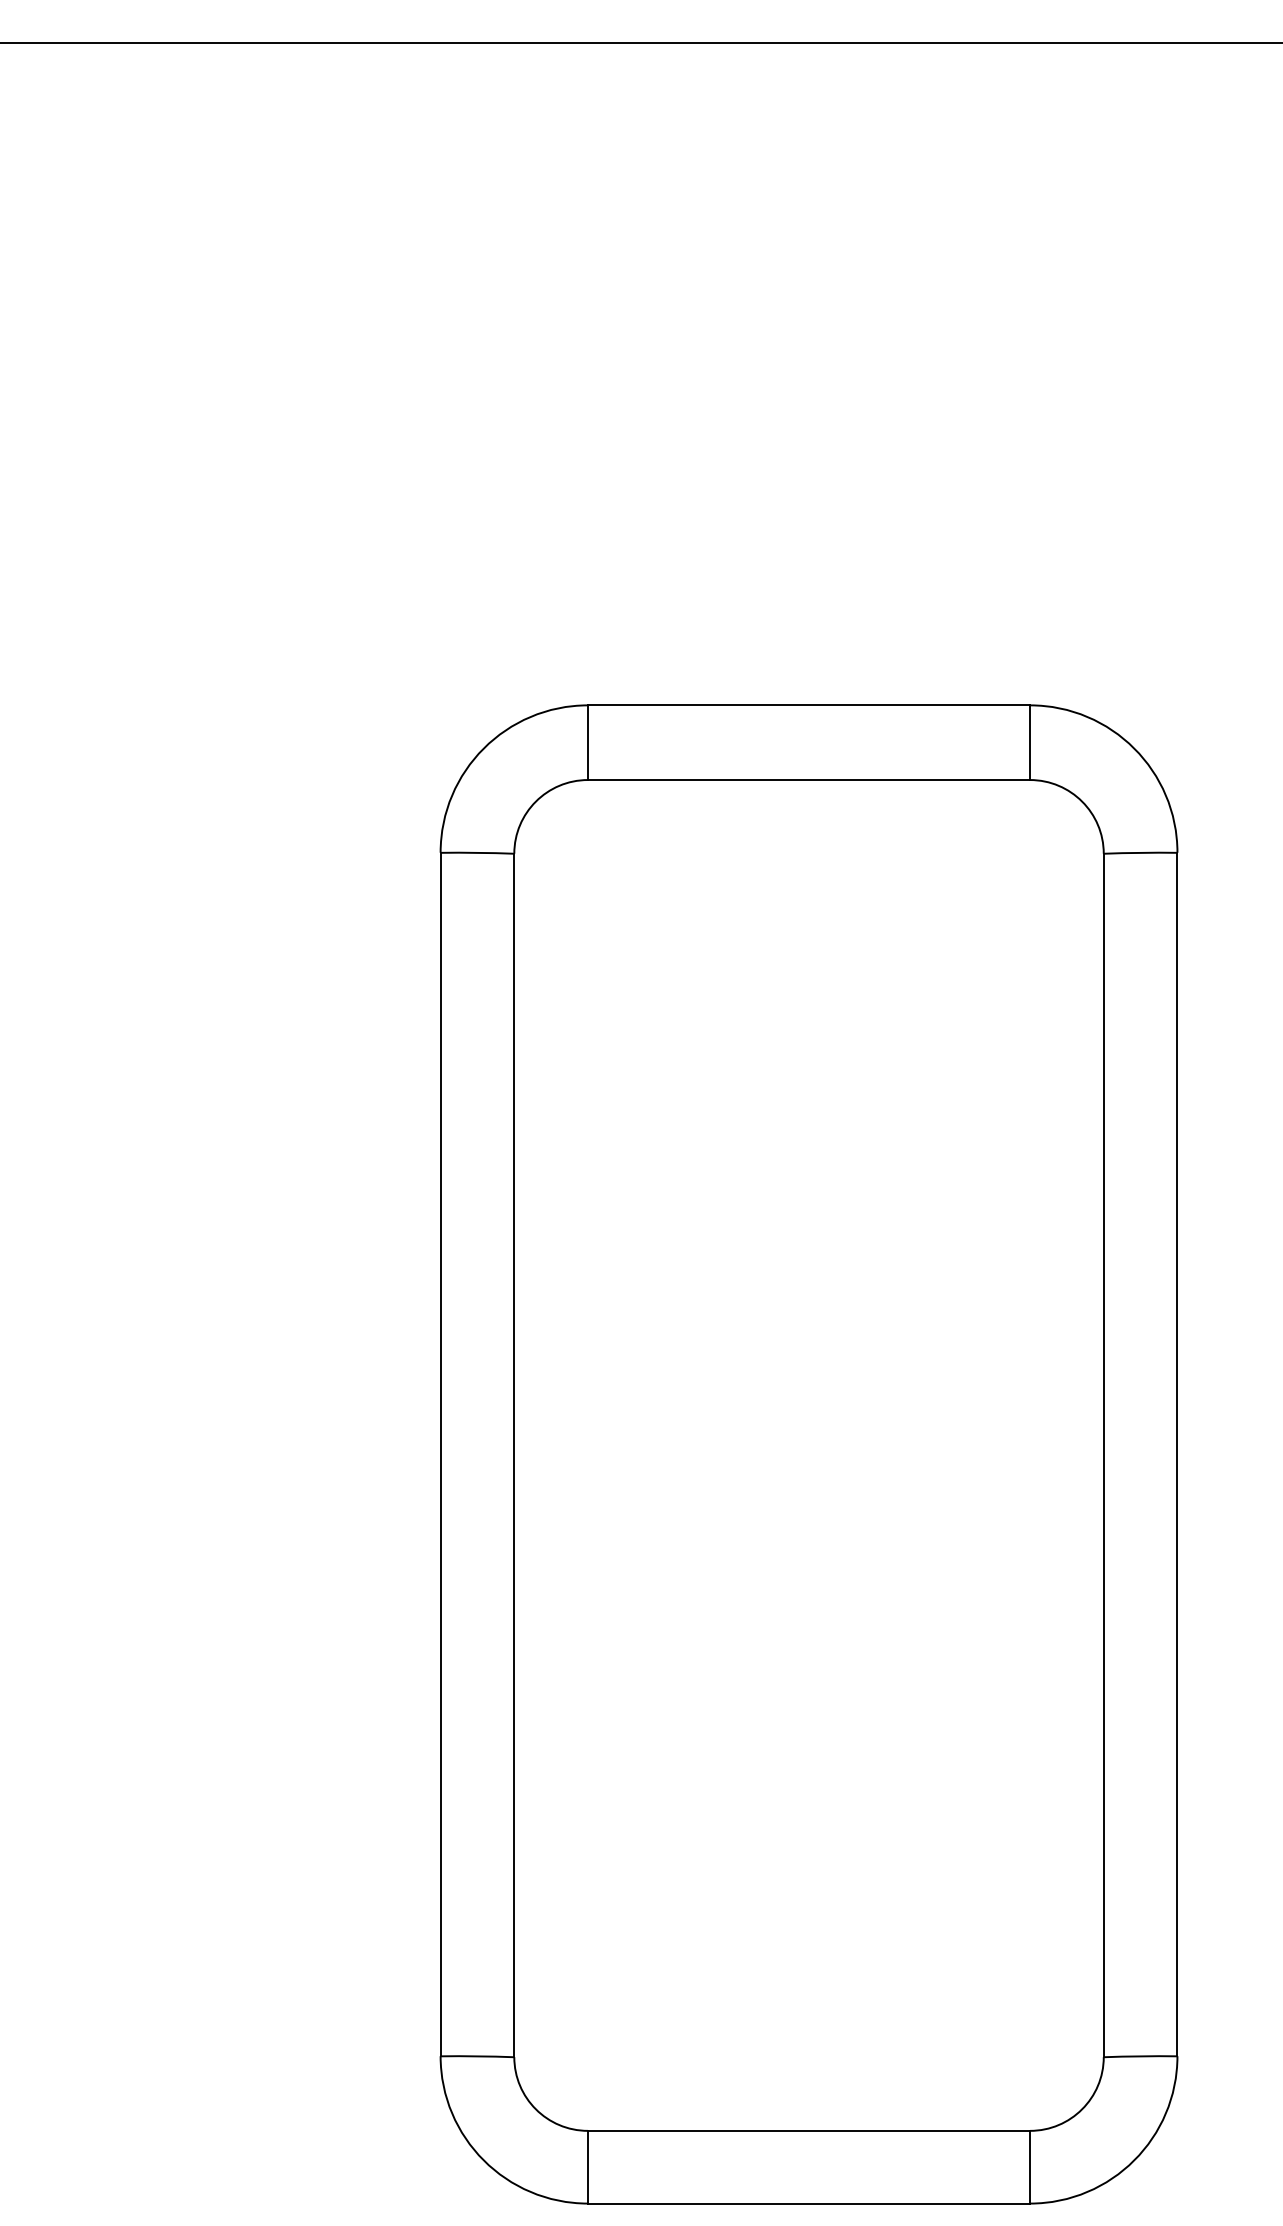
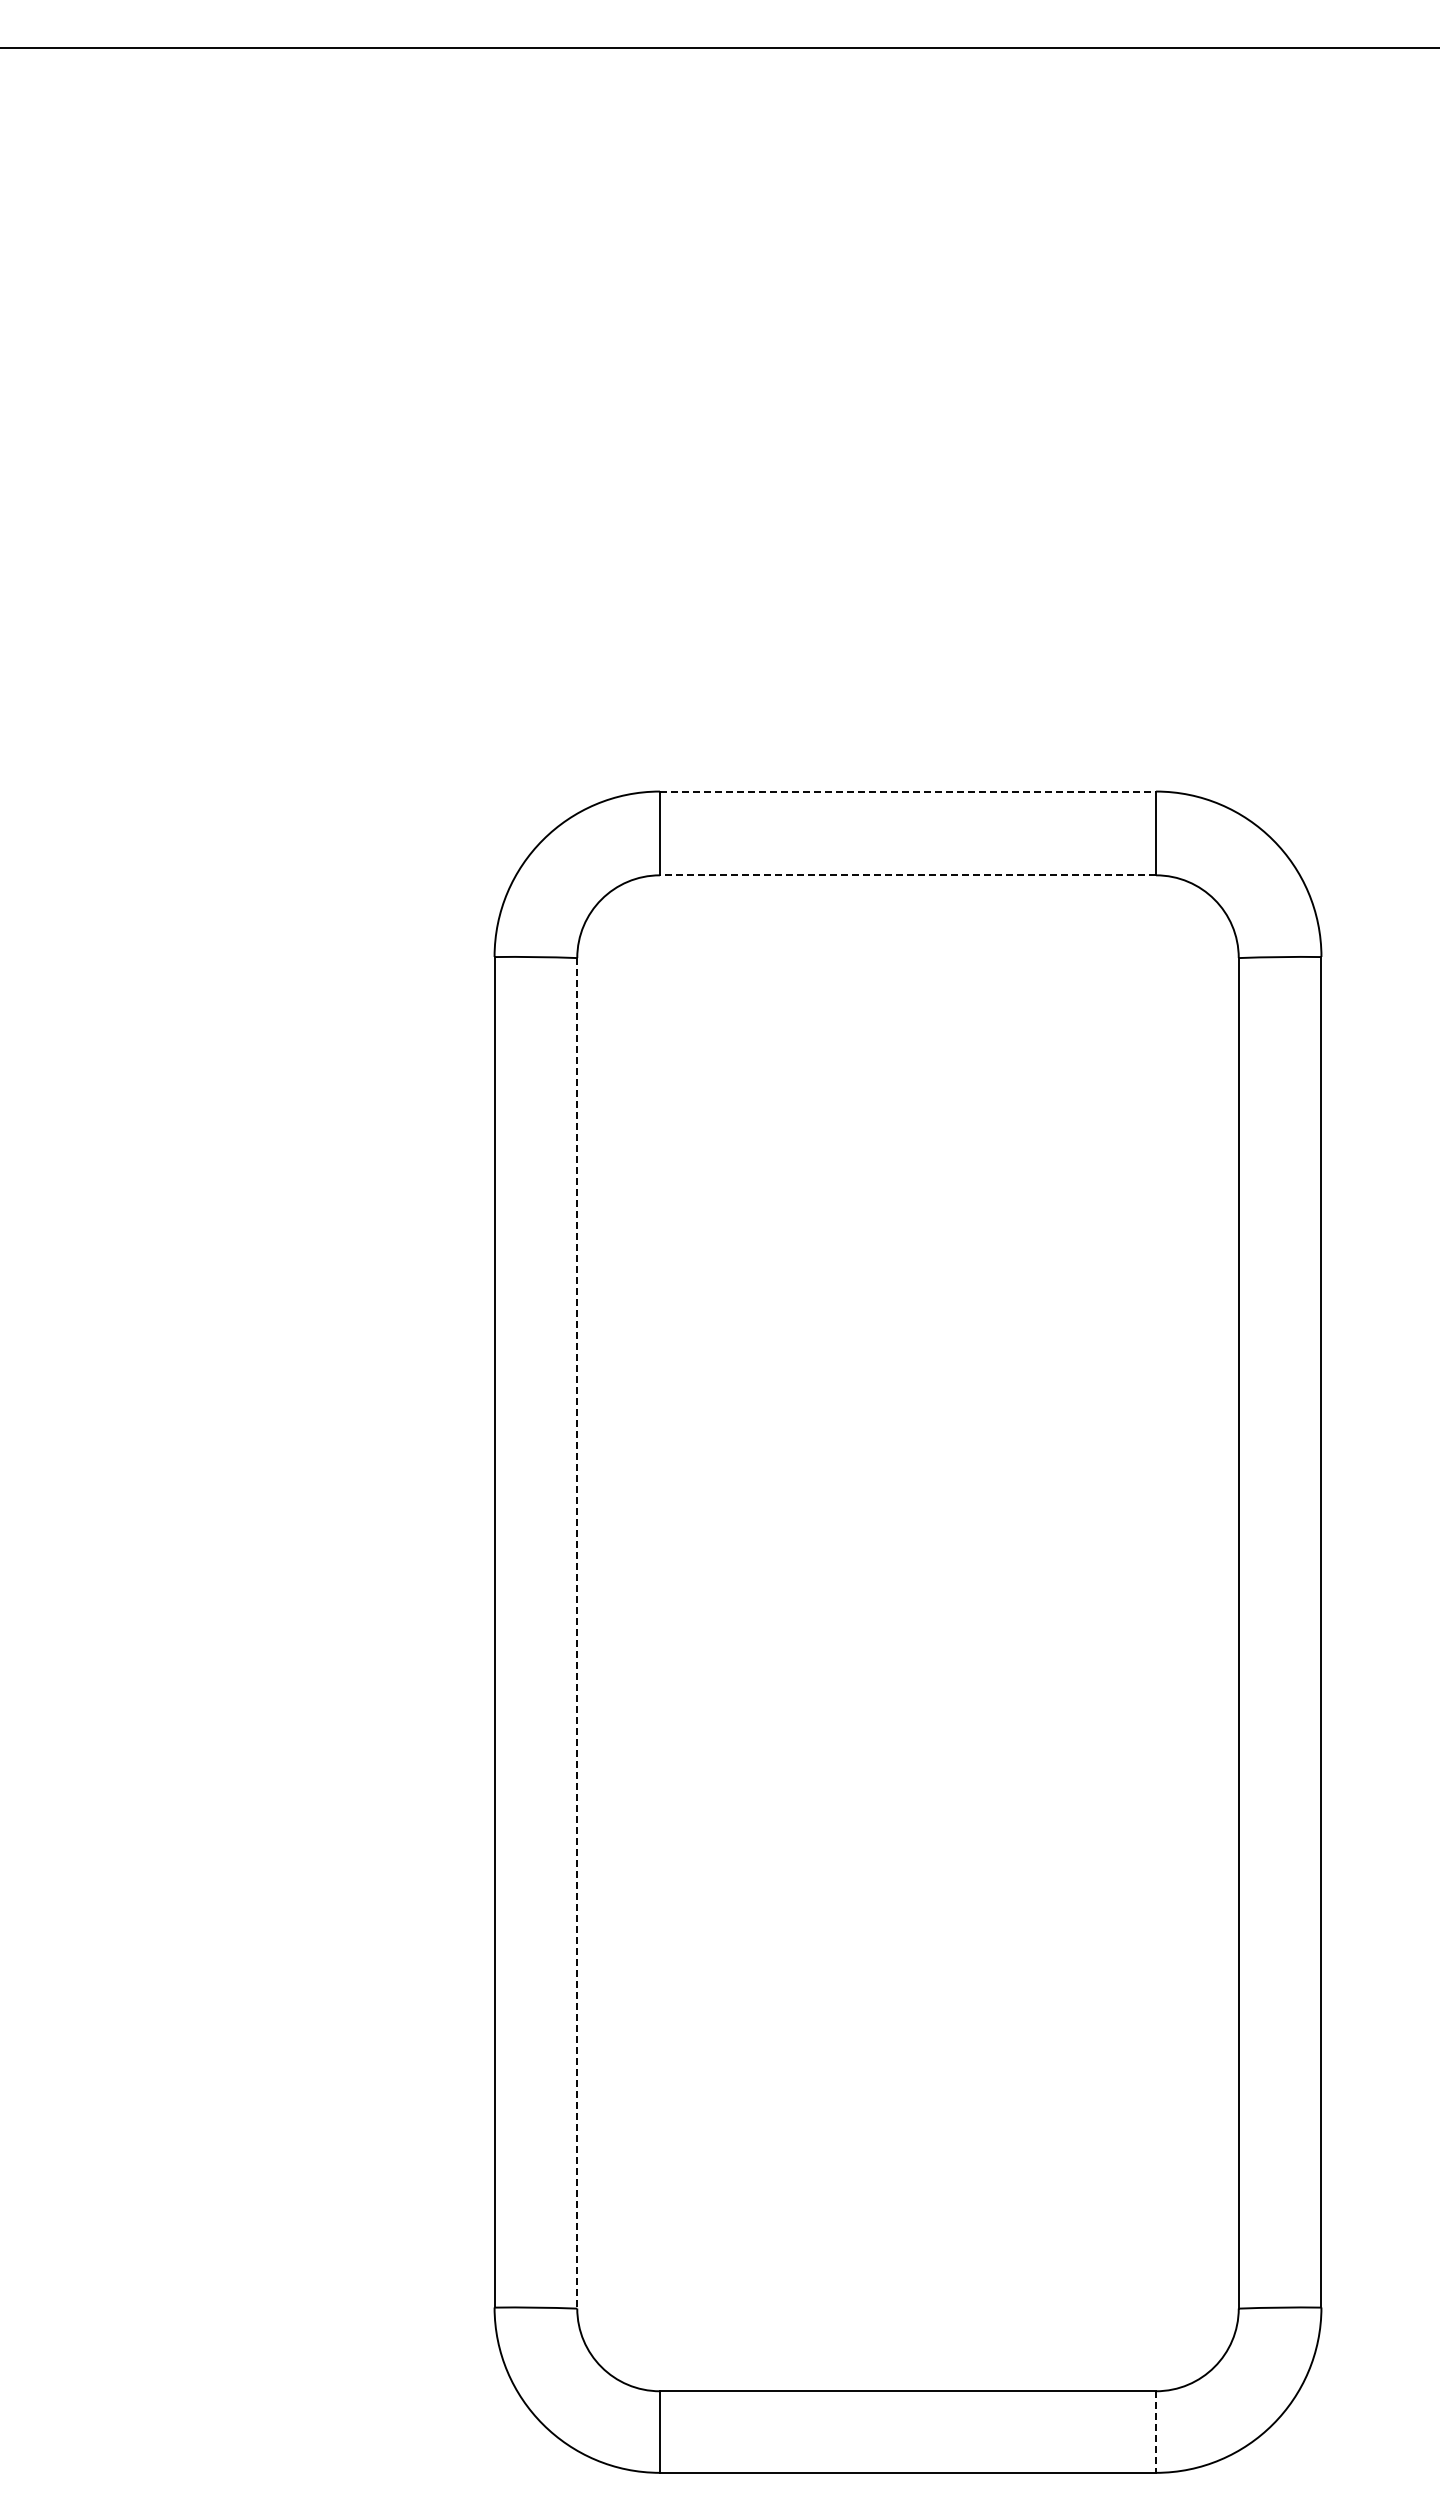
line: (809, 705) -> (908, 791), solid -> dashed
line: (808, 780) -> (907, 875), solid -> dashed
line: (514, 1455) -> (577, 1633), solid -> dashed
line: (1030, 2167) -> (1156, 2432), solid -> dashed

